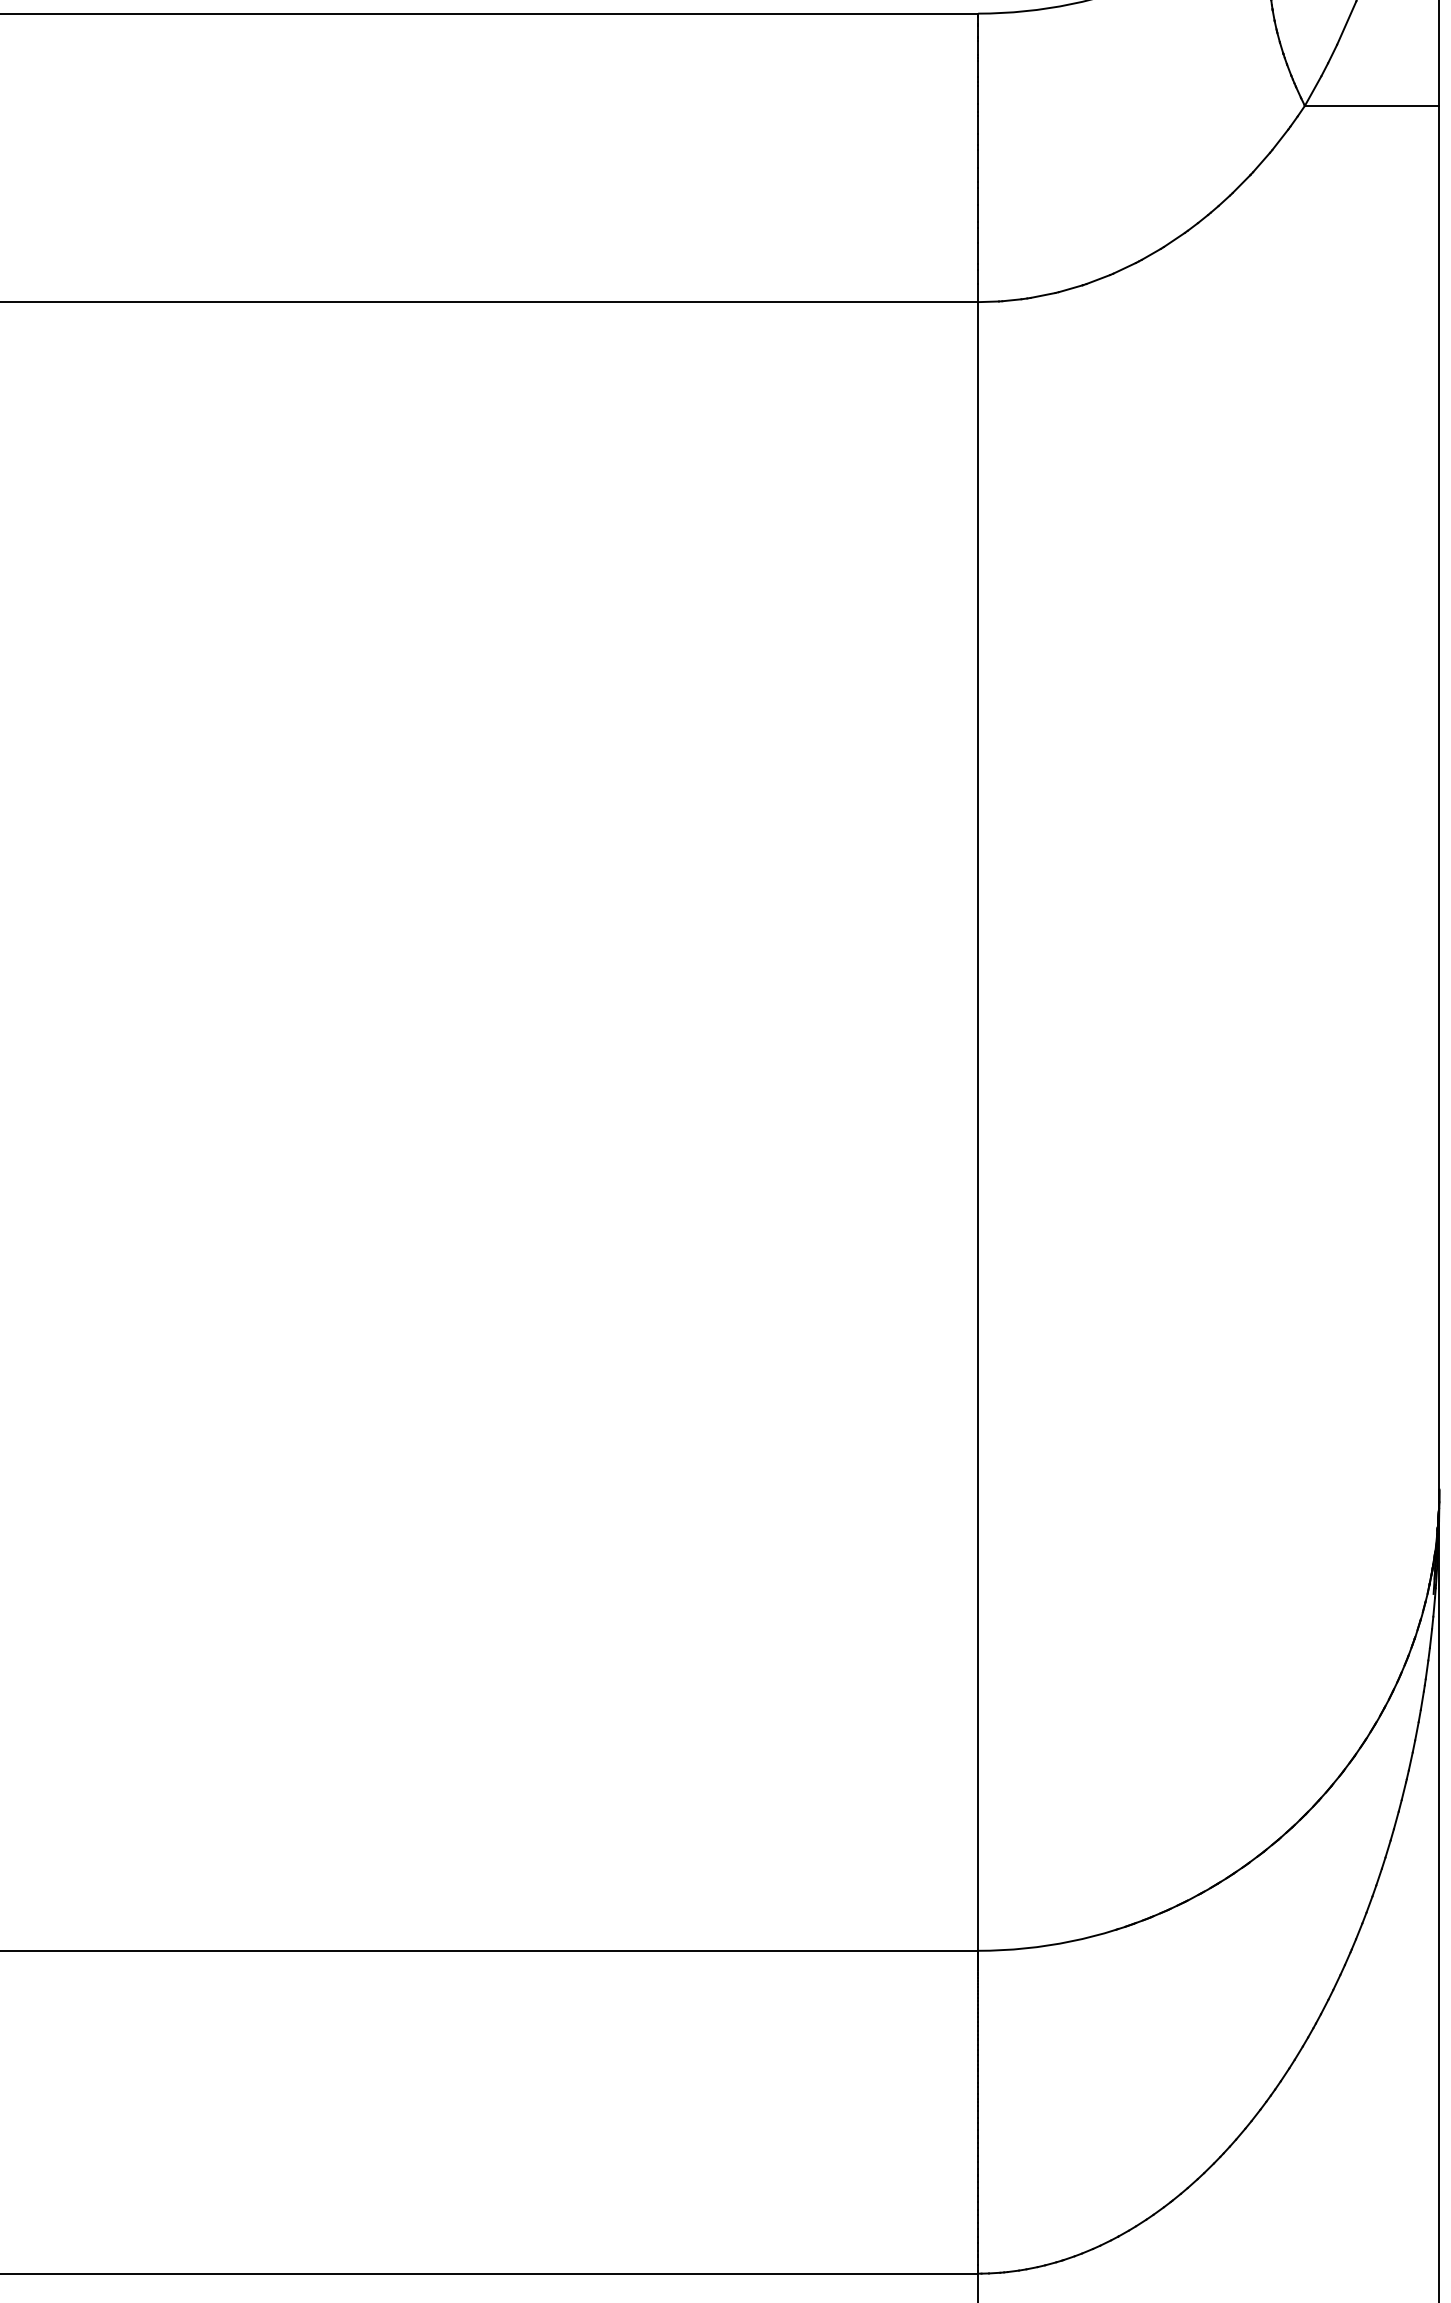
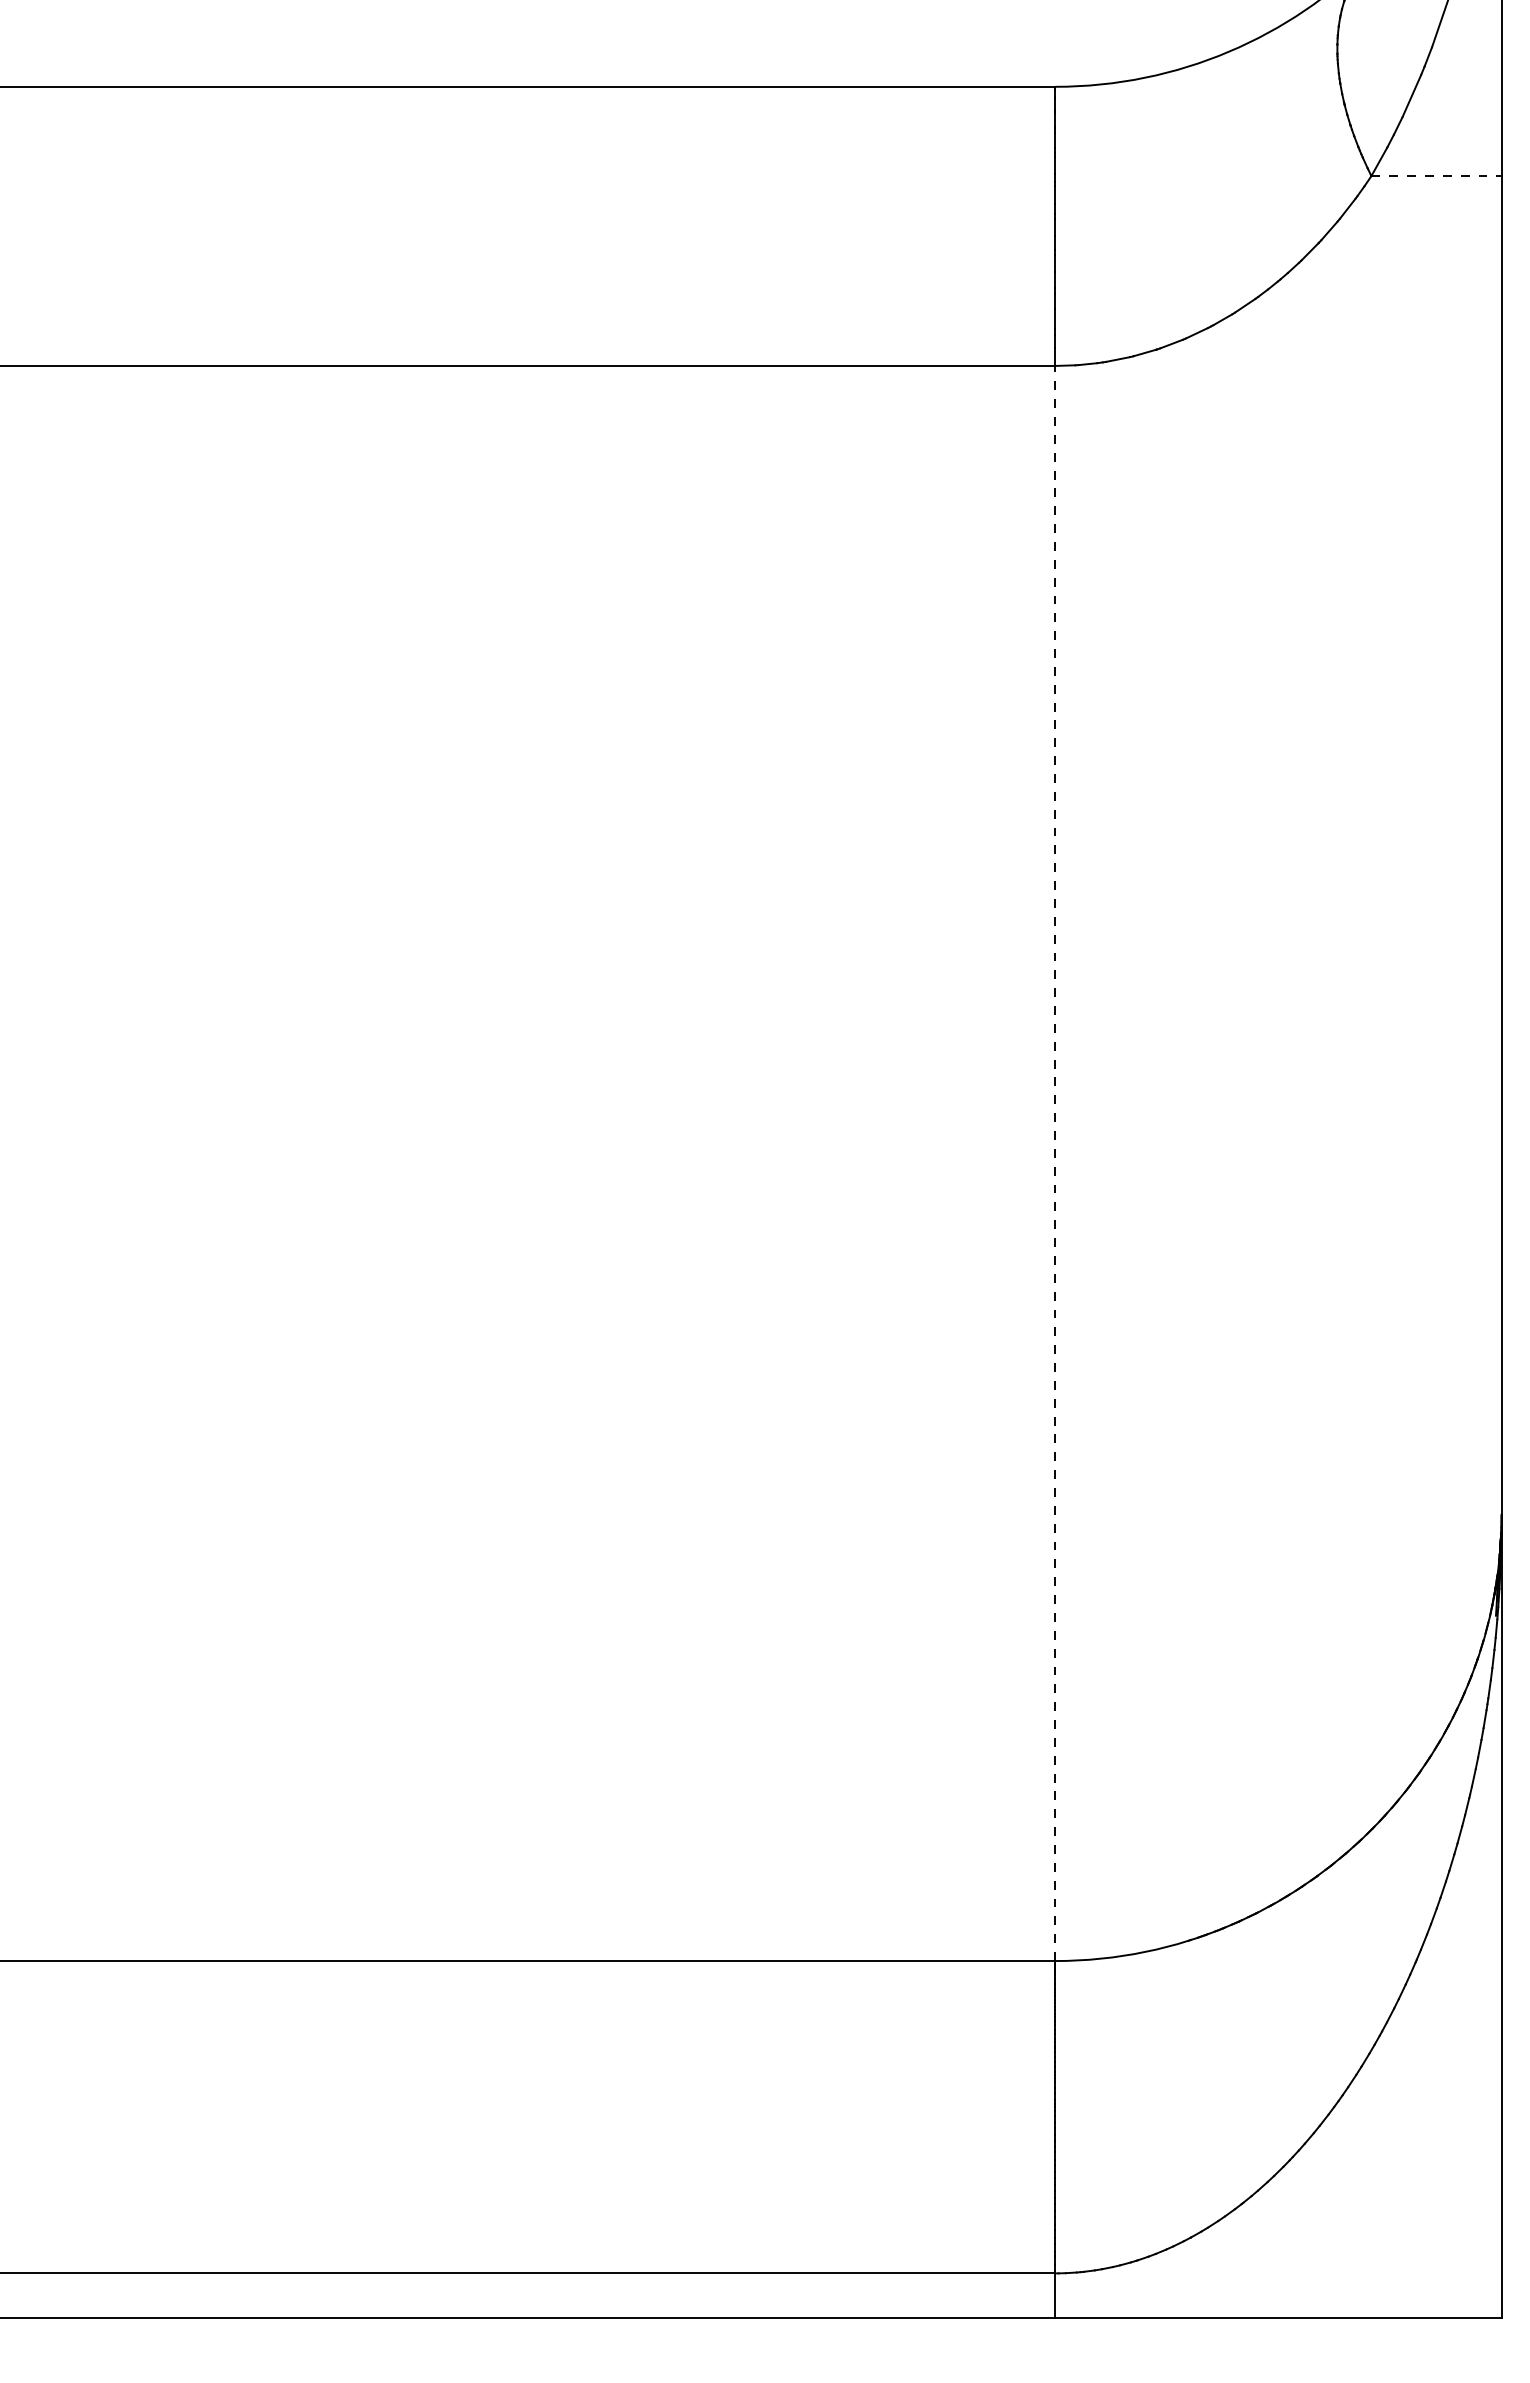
line: (1373, 106) -> (1437, 176), solid -> dashed
line: (978, 1126) -> (1055, 1163), solid -> dashed

